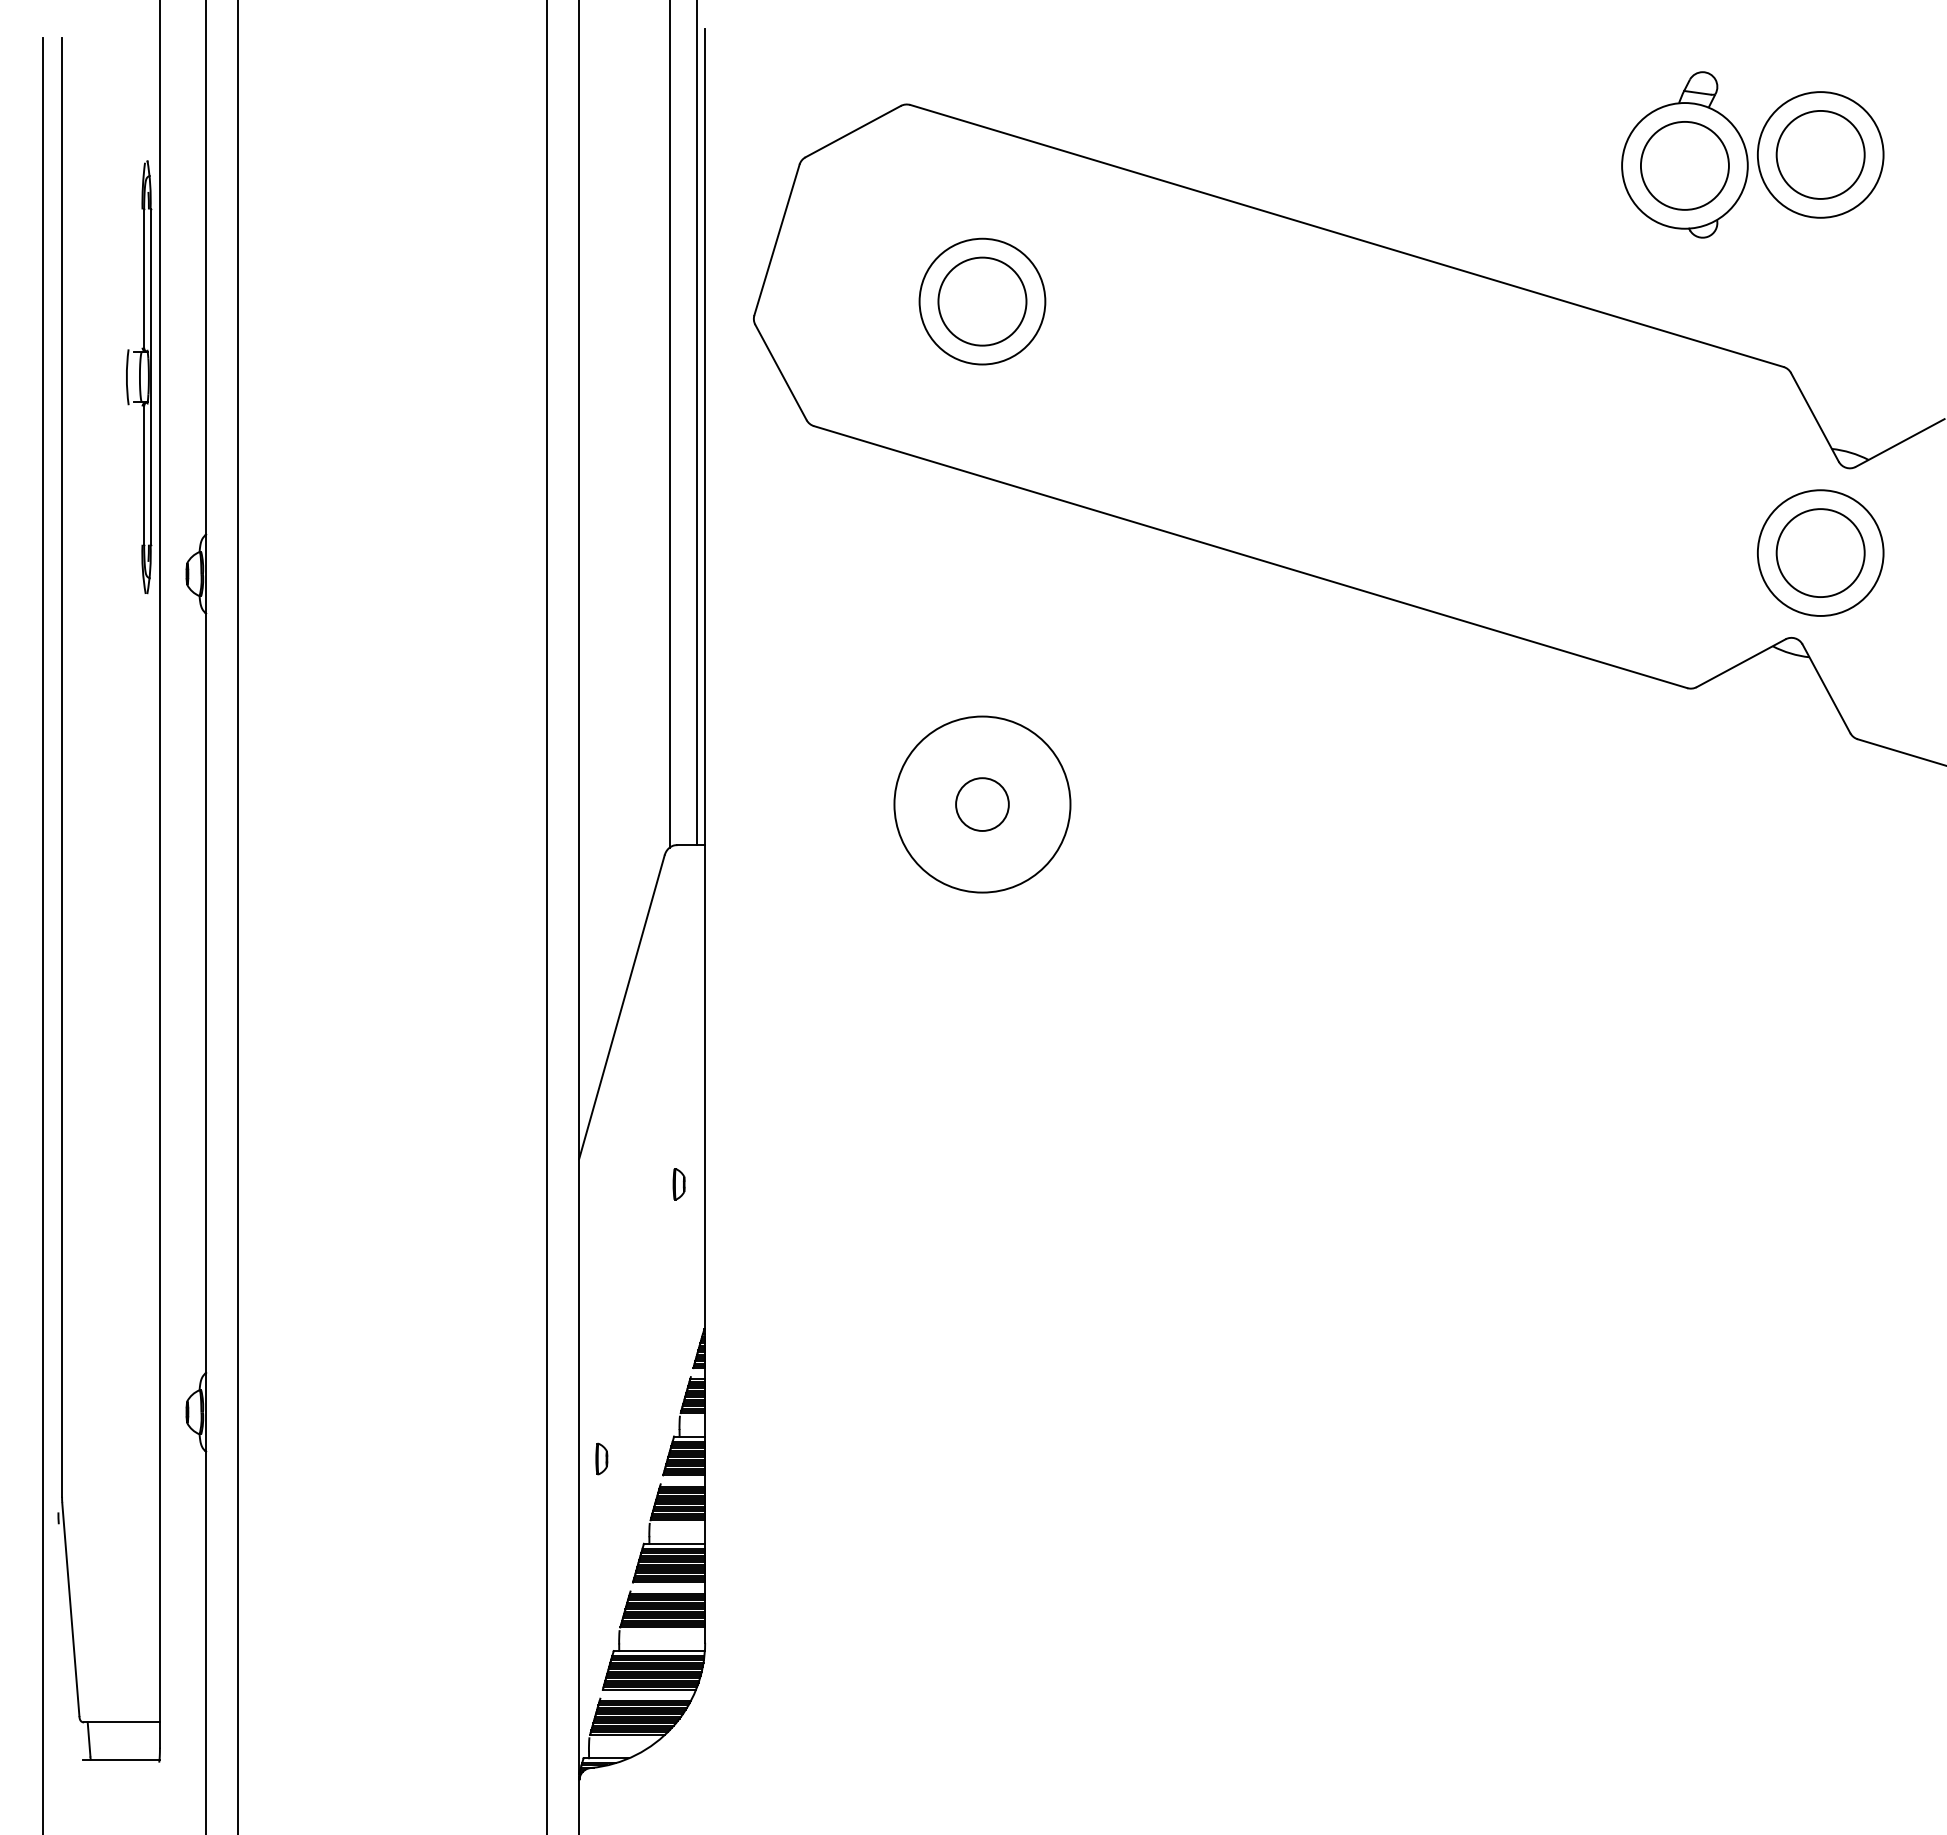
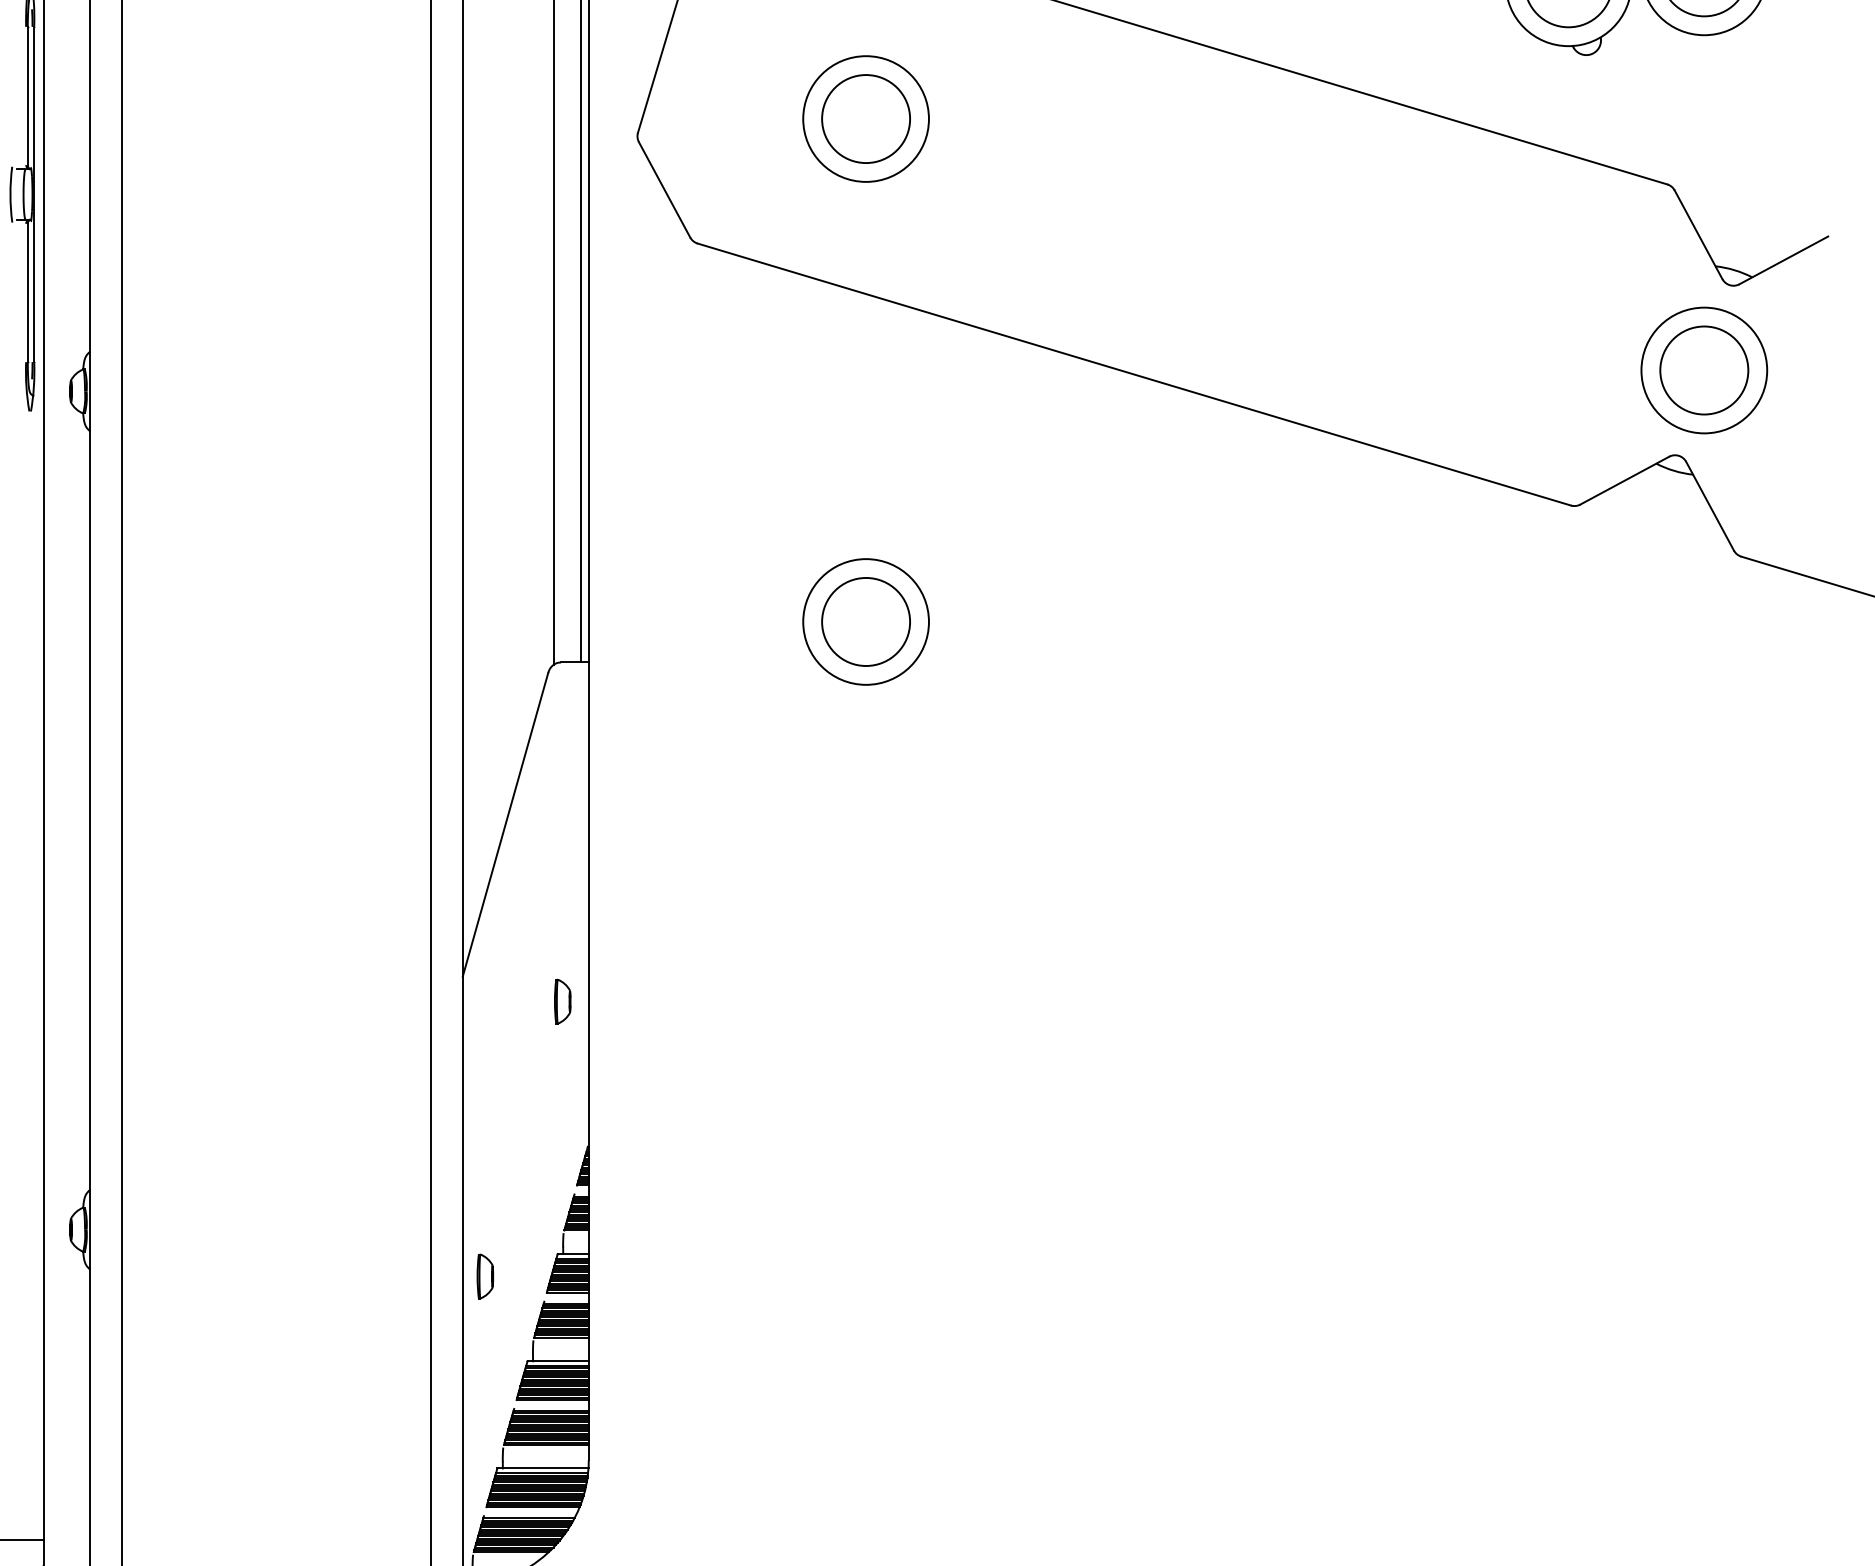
circle: (982, 804) -> (866, 621), size x0.71
circle: (982, 804) -> (866, 621), size x1.67
part: (678, 1184) -> (562, 1001), size x1.43
part: (601, 1458) -> (485, 1275), size x1.43

